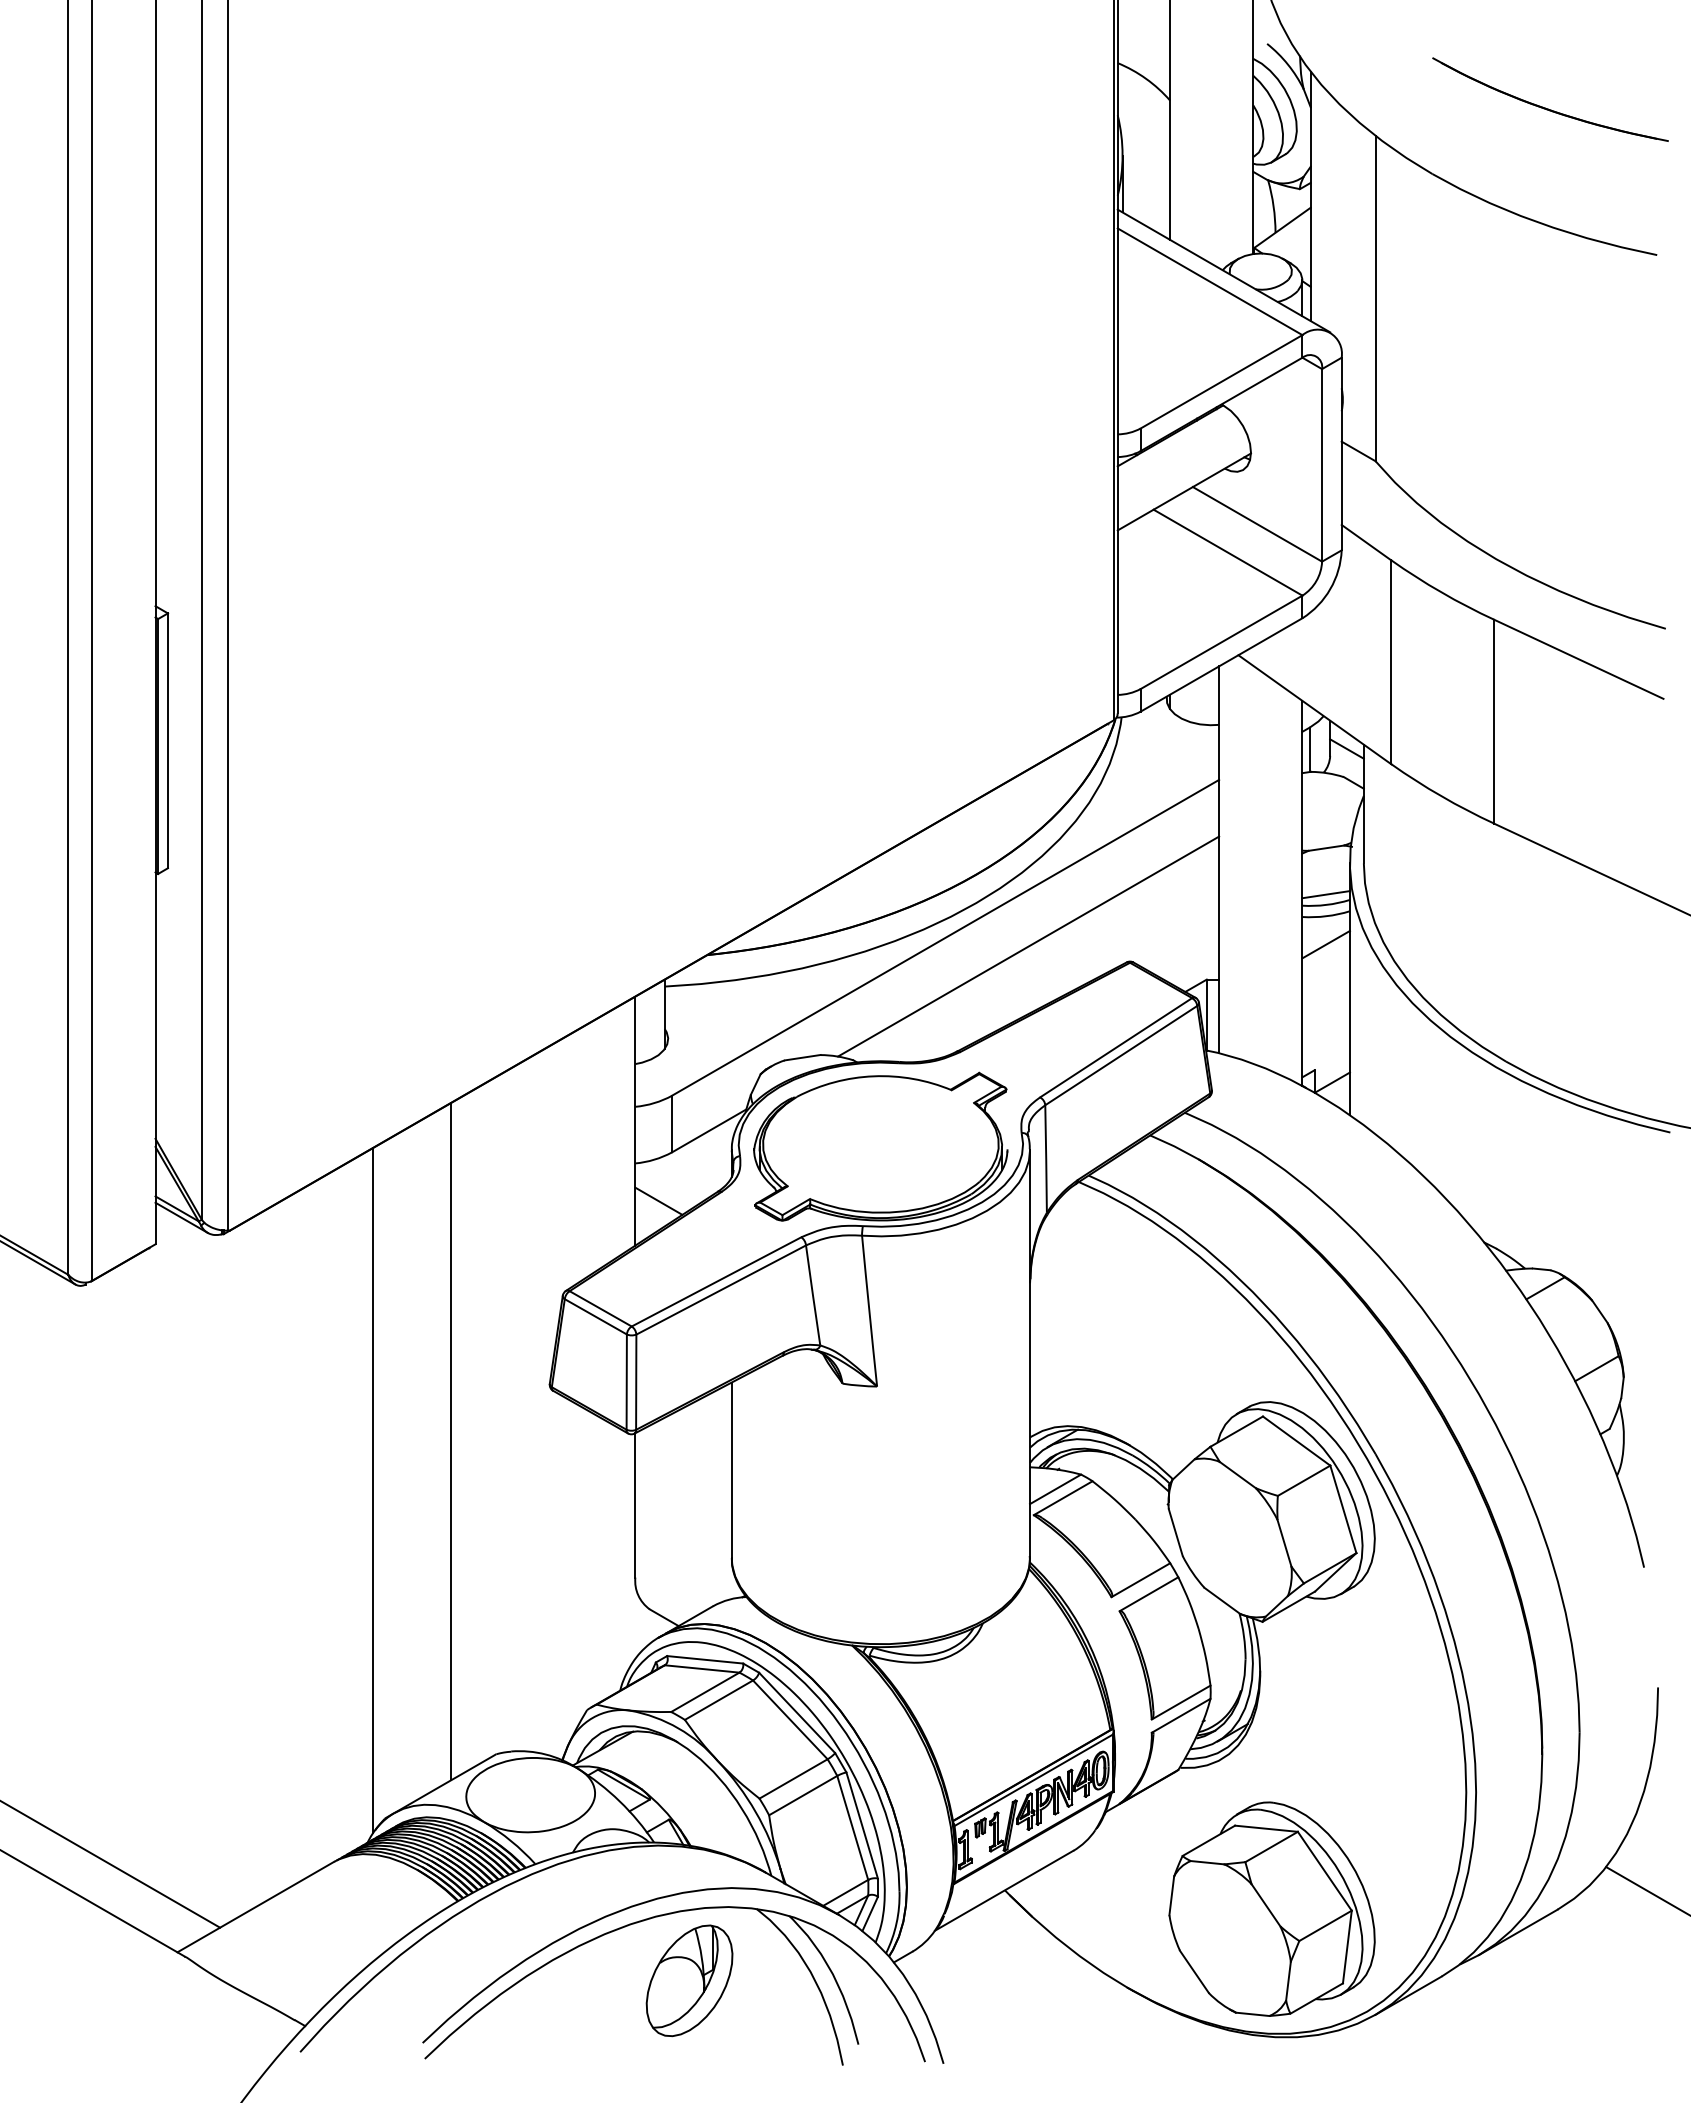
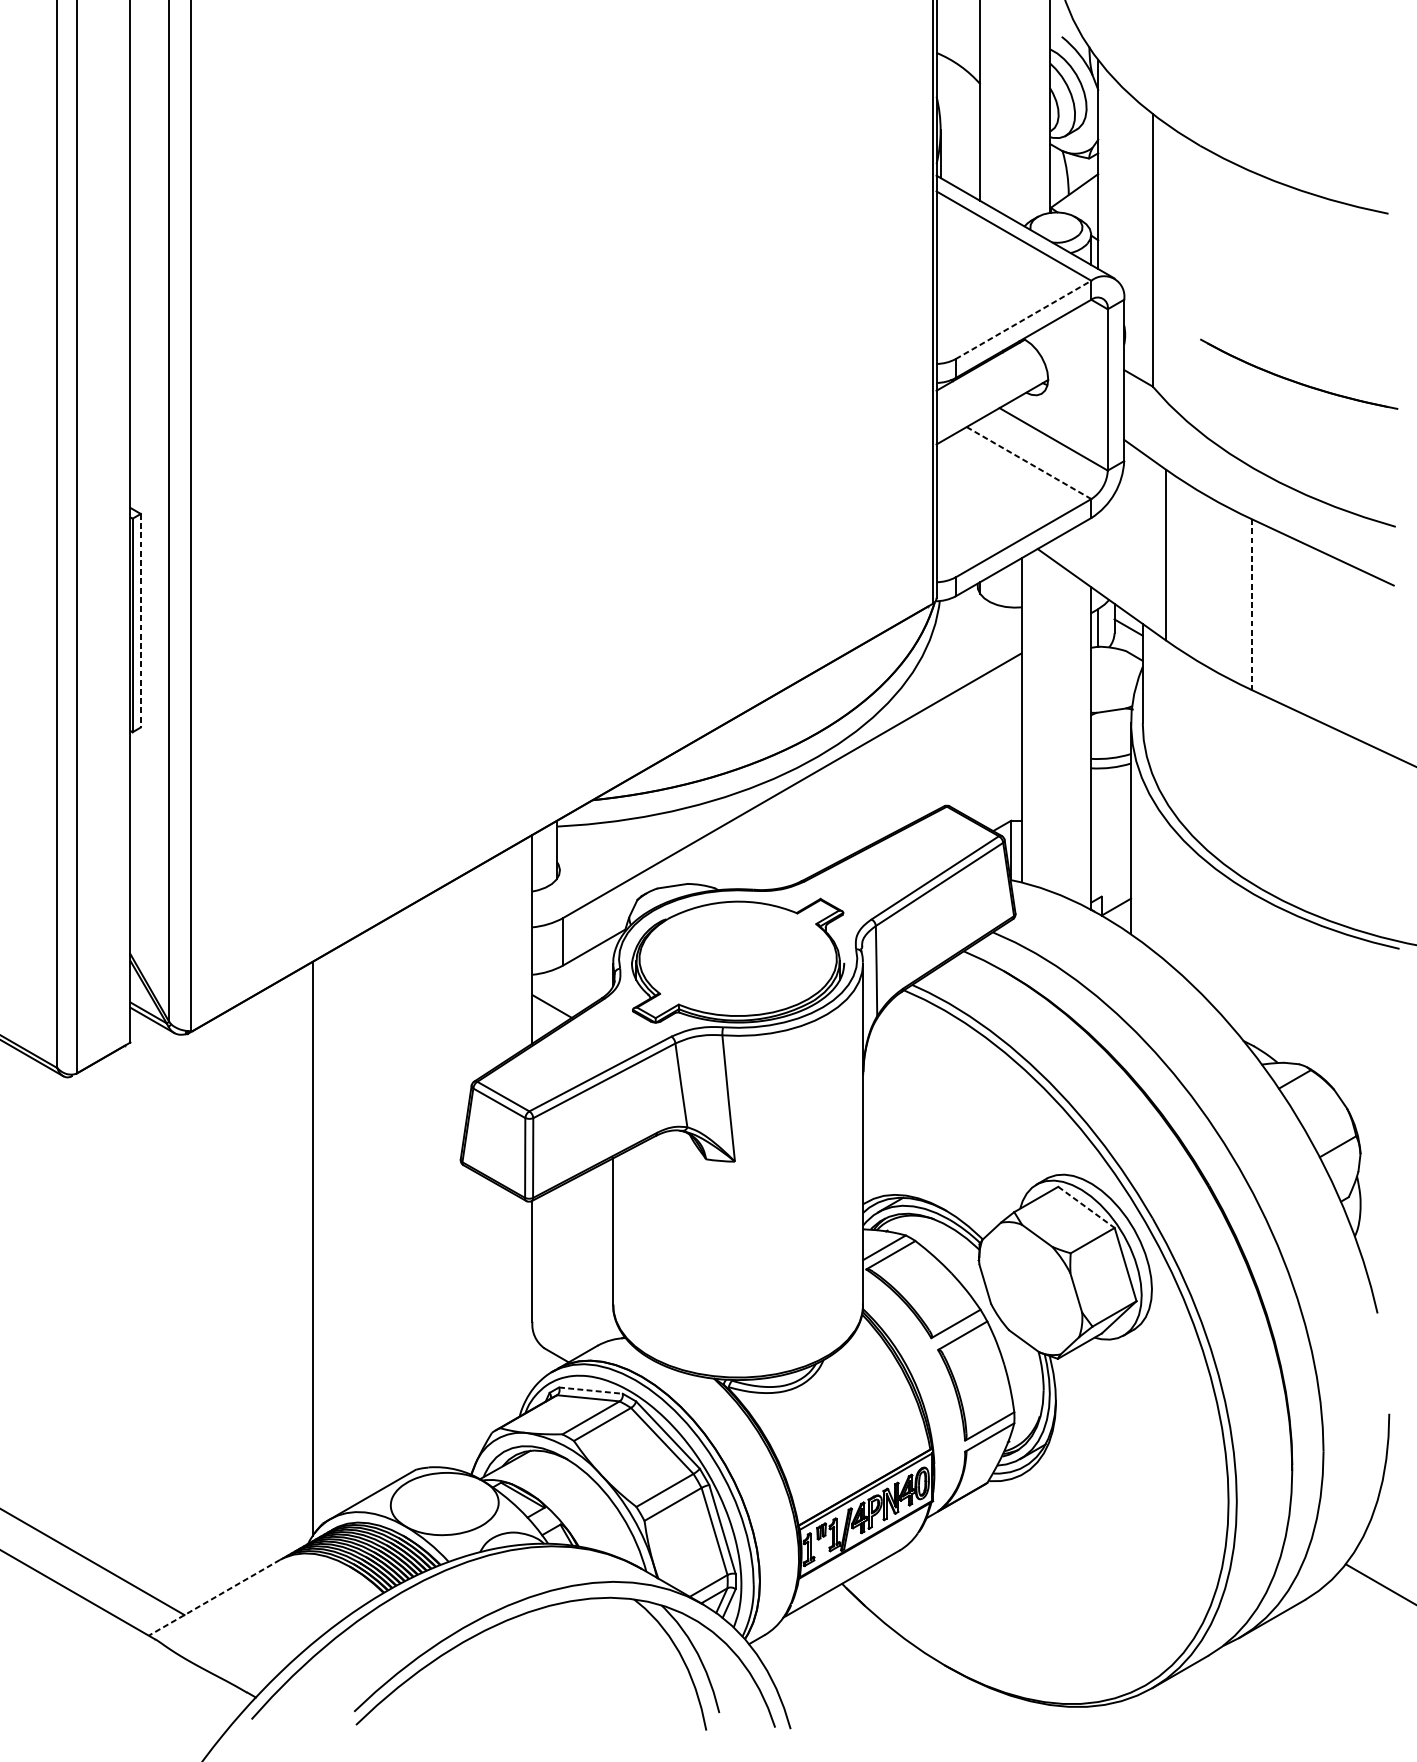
part: (1548, 108) -> (1297, 381), moved
line: (1221, 381) -> (1023, 319), solid -> dashed
line: (1228, 552) -> (1029, 462), solid -> dashed
line: (1494, 721) -> (1252, 604), solid -> dashed
line: (167, 741) -> (140, 621), solid -> dashed
line: (1325, 894) -> (1110, 749), removed
line: (1325, 944) -> (1110, 791), removed
line: (1028, 946) -> (861, 793), removed
line: (451, 1441) -> (378, 1207), removed
line: (1296, 1441) -> (1086, 1207), solid -> dashed
line: (705, 1659) -> (591, 1390), solid -> dashed
line: (255, 1907) -> (214, 1598), solid -> dashed
part: (1271, 1908) -> (1065, 1598), removed
part: (689, 1980) -> (577, 1659), removed

